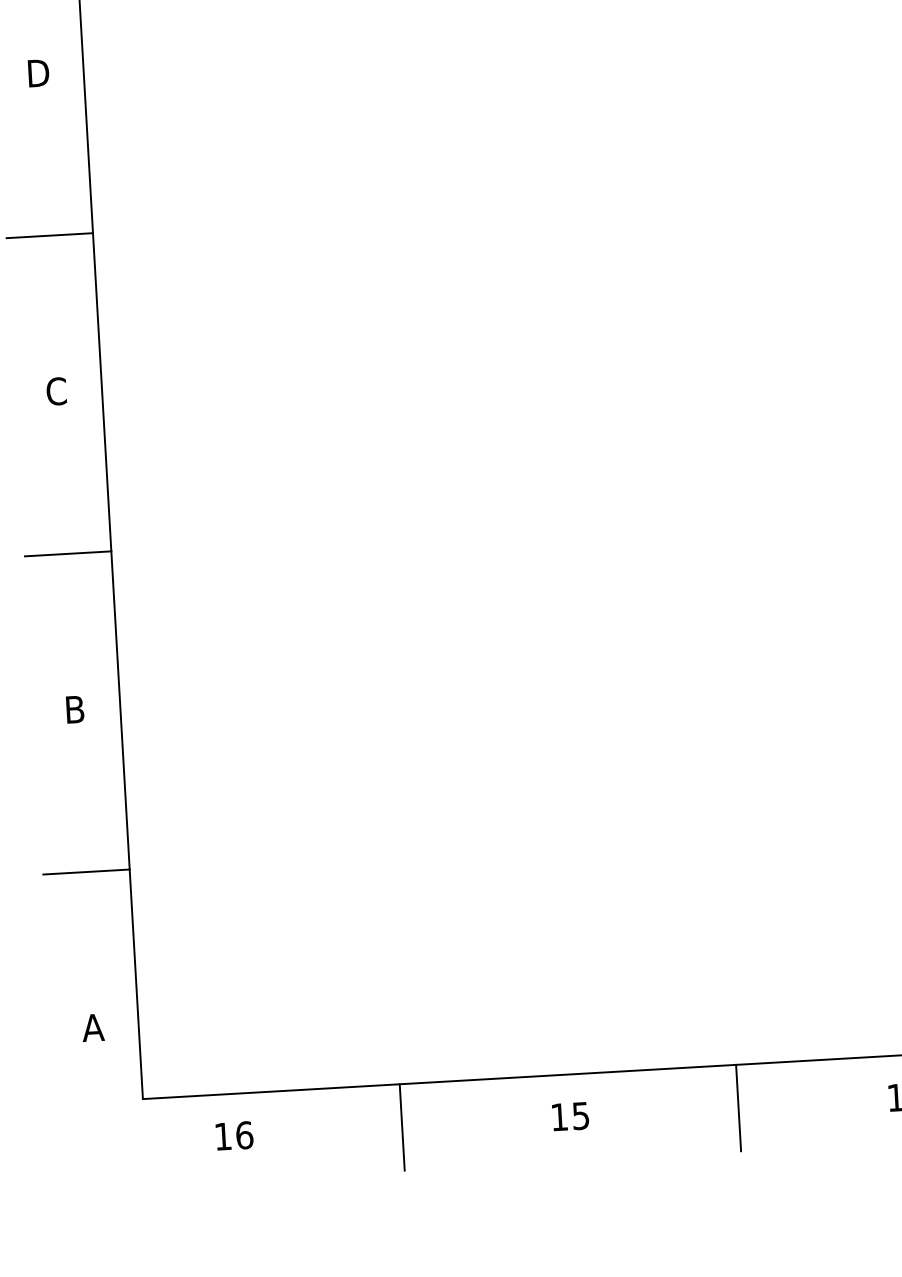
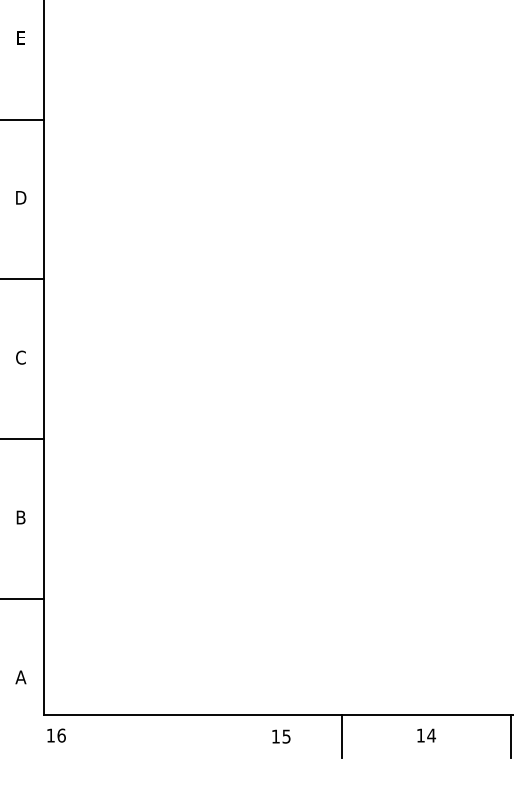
text: (570, 1116) -> (281, 736), moved
line: (401, 1126) -> (172, 735), removed
text: (234, 1135) -> (56, 735), moved

